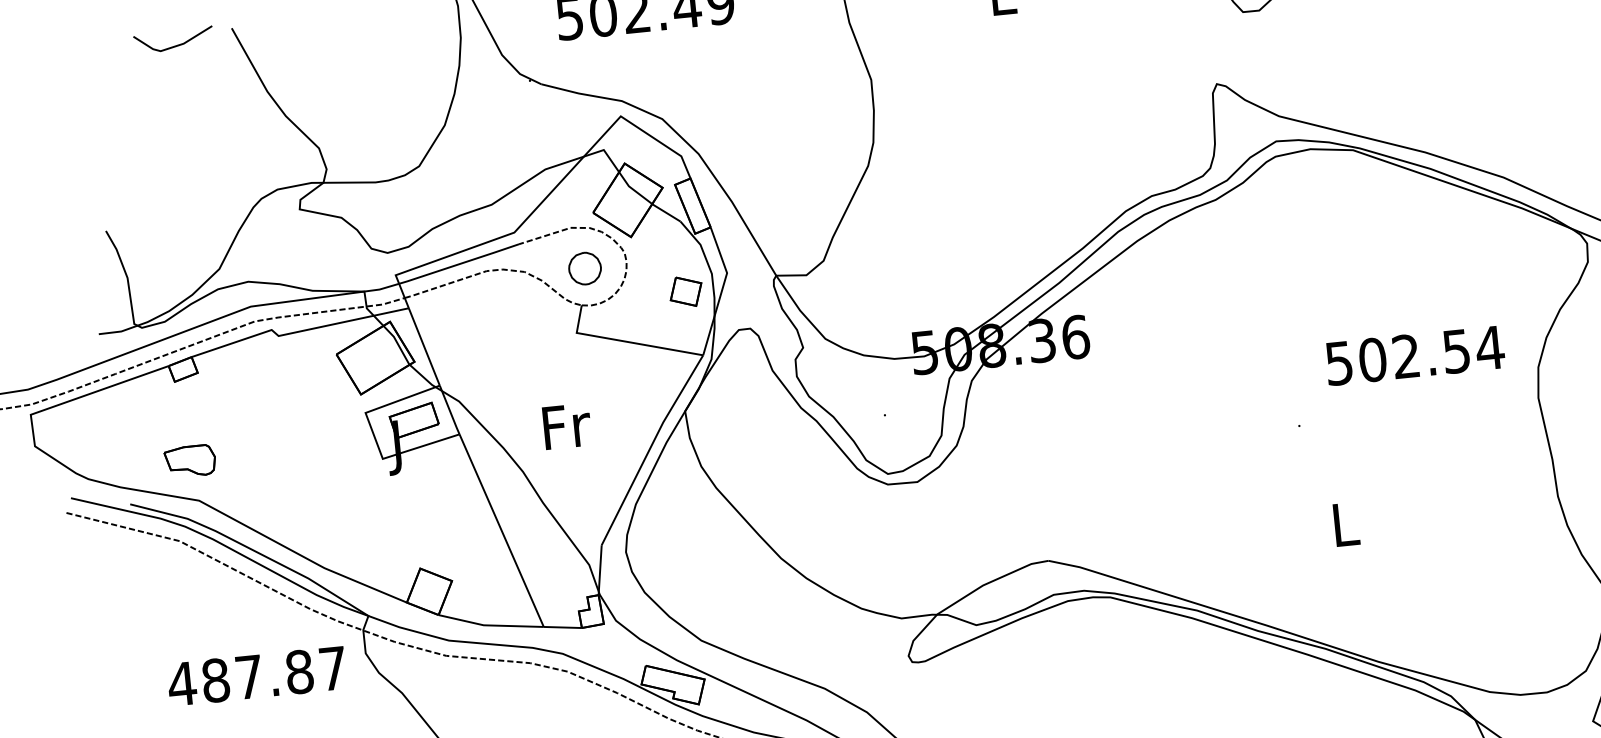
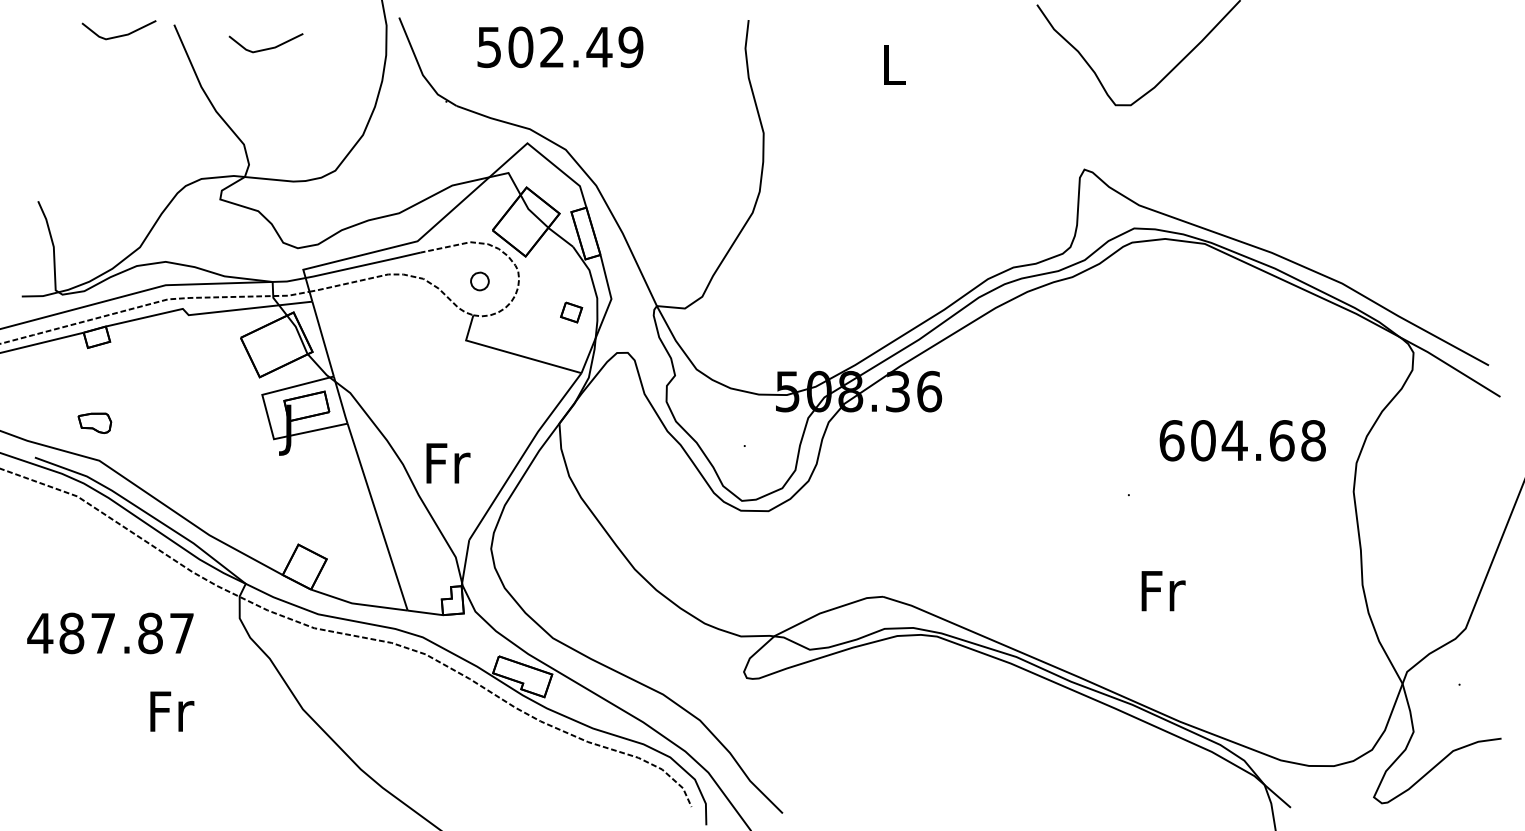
line: (331, 43) -> (265, 48), added
part: (584, 268) -> (479, 281), size x0.6
part: (685, 291) -> (571, 312), size x0.7
text: (1414, 355) -> (1242, 440), 502.54 -> 604.68
text: (567, 426) -> (448, 463), moved
part: (189, 461) -> (94, 423), size x0.7
text: (1346, 524) -> (1163, 591), L -> Fr
text: (257, 676) -> (110, 633), moved

